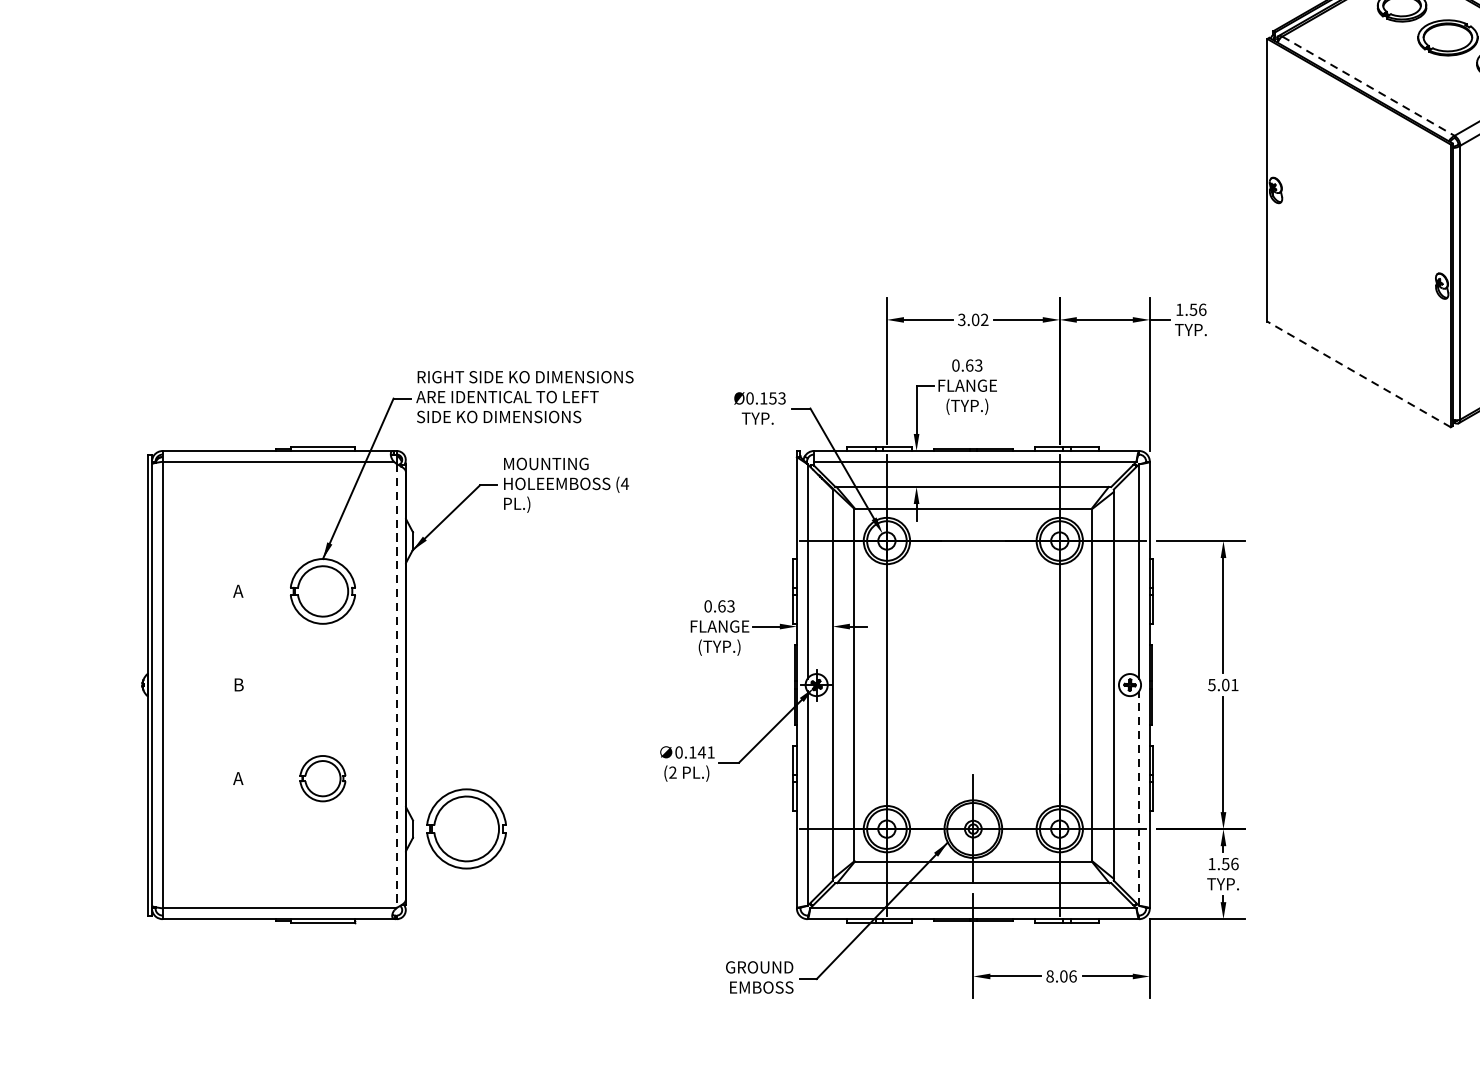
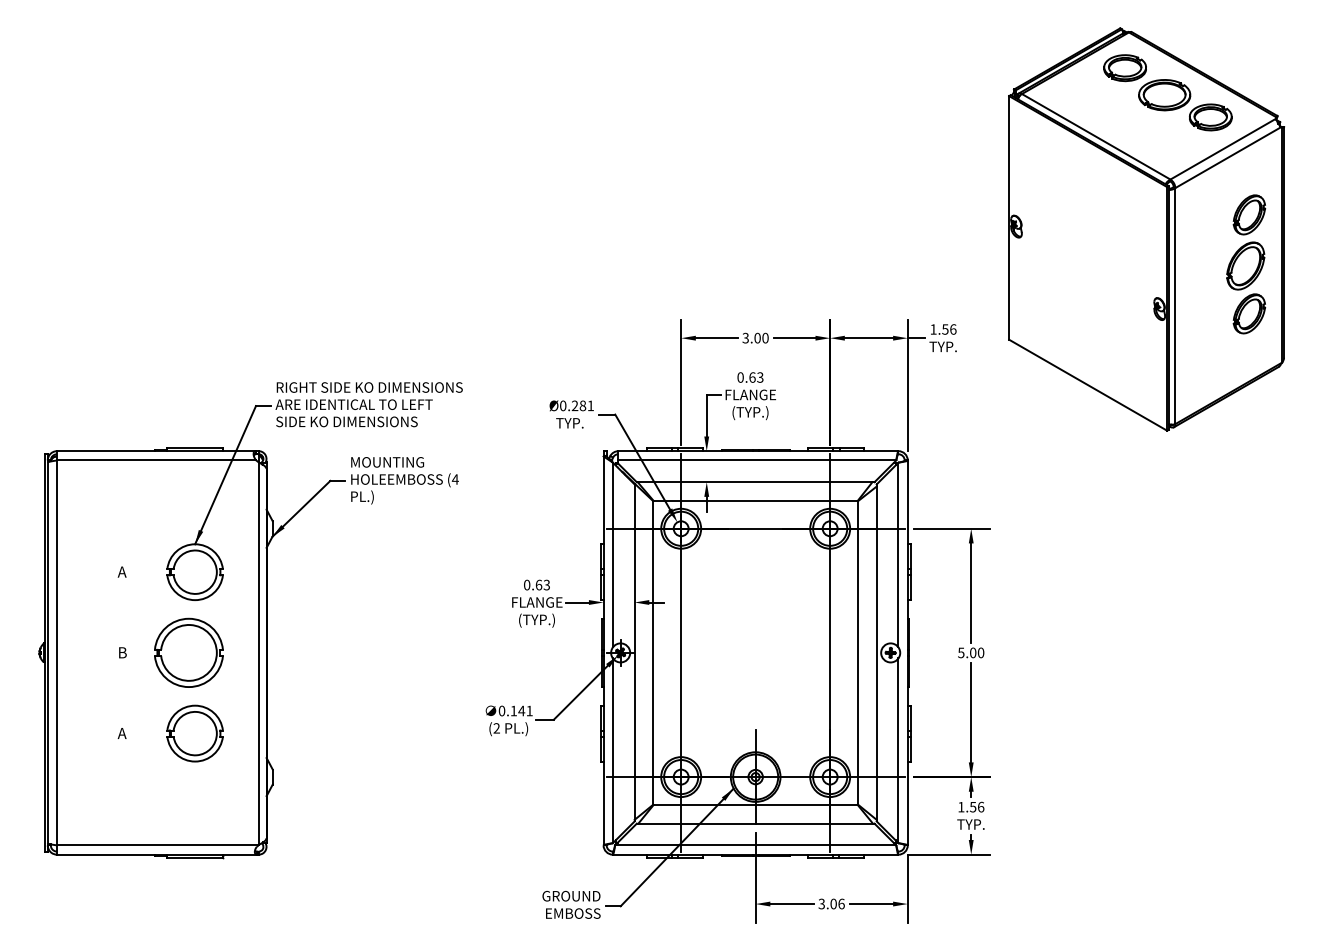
line: (1368, 85) -> (1096, 136), dashed -> solid
text: (984, 320) -> (765, 338), 3.02 -> 3.00
line: (1358, 373) -> (1087, 384), dashed -> solid
text: (772, 397) -> (582, 405), Ø0.153 -> Ø0.281
text: (1234, 684) -> (980, 652), 5.01 -> 5.00
line: (396, 686) -> (258, 654), dashed -> solid
part: (322, 778) -> (194, 733), size x1.43
line: (1139, 798) -> (898, 750), dashed -> solid
part: (466, 828) -> (188, 652), moved
text: (1049, 975) -> (821, 903), 8.06 -> 3.06

